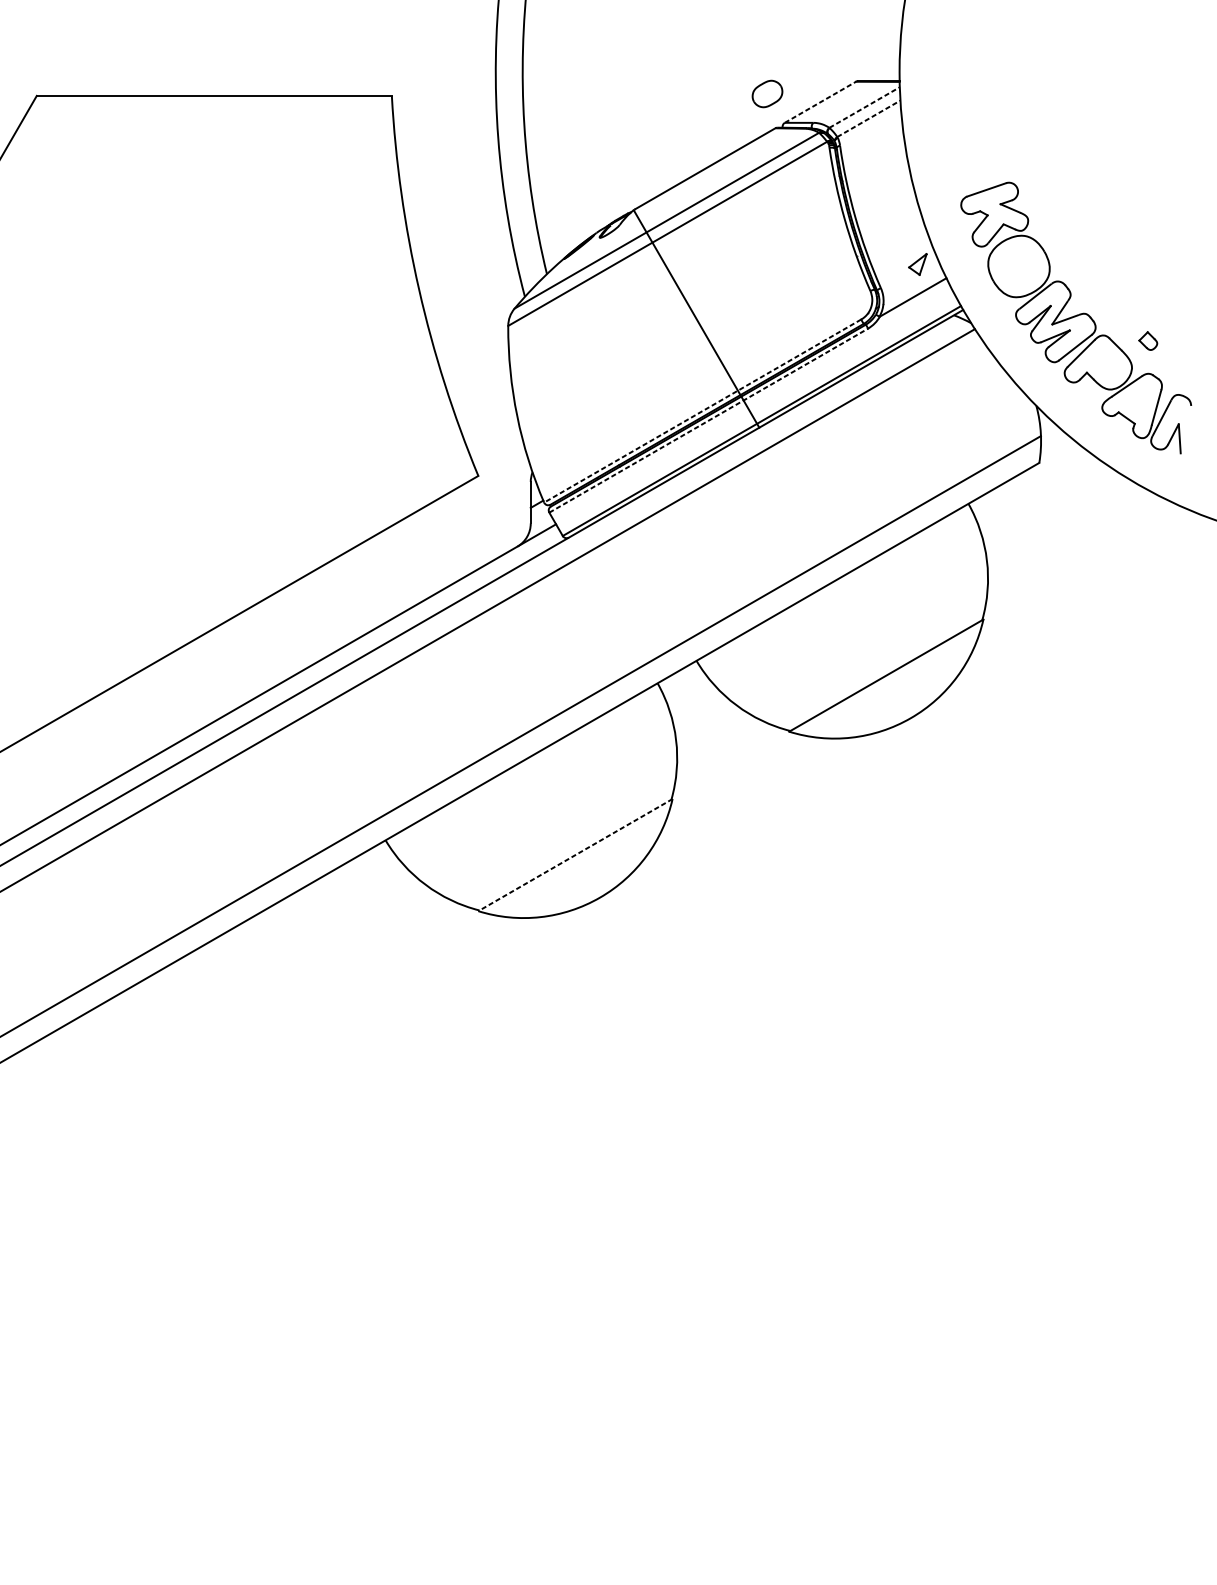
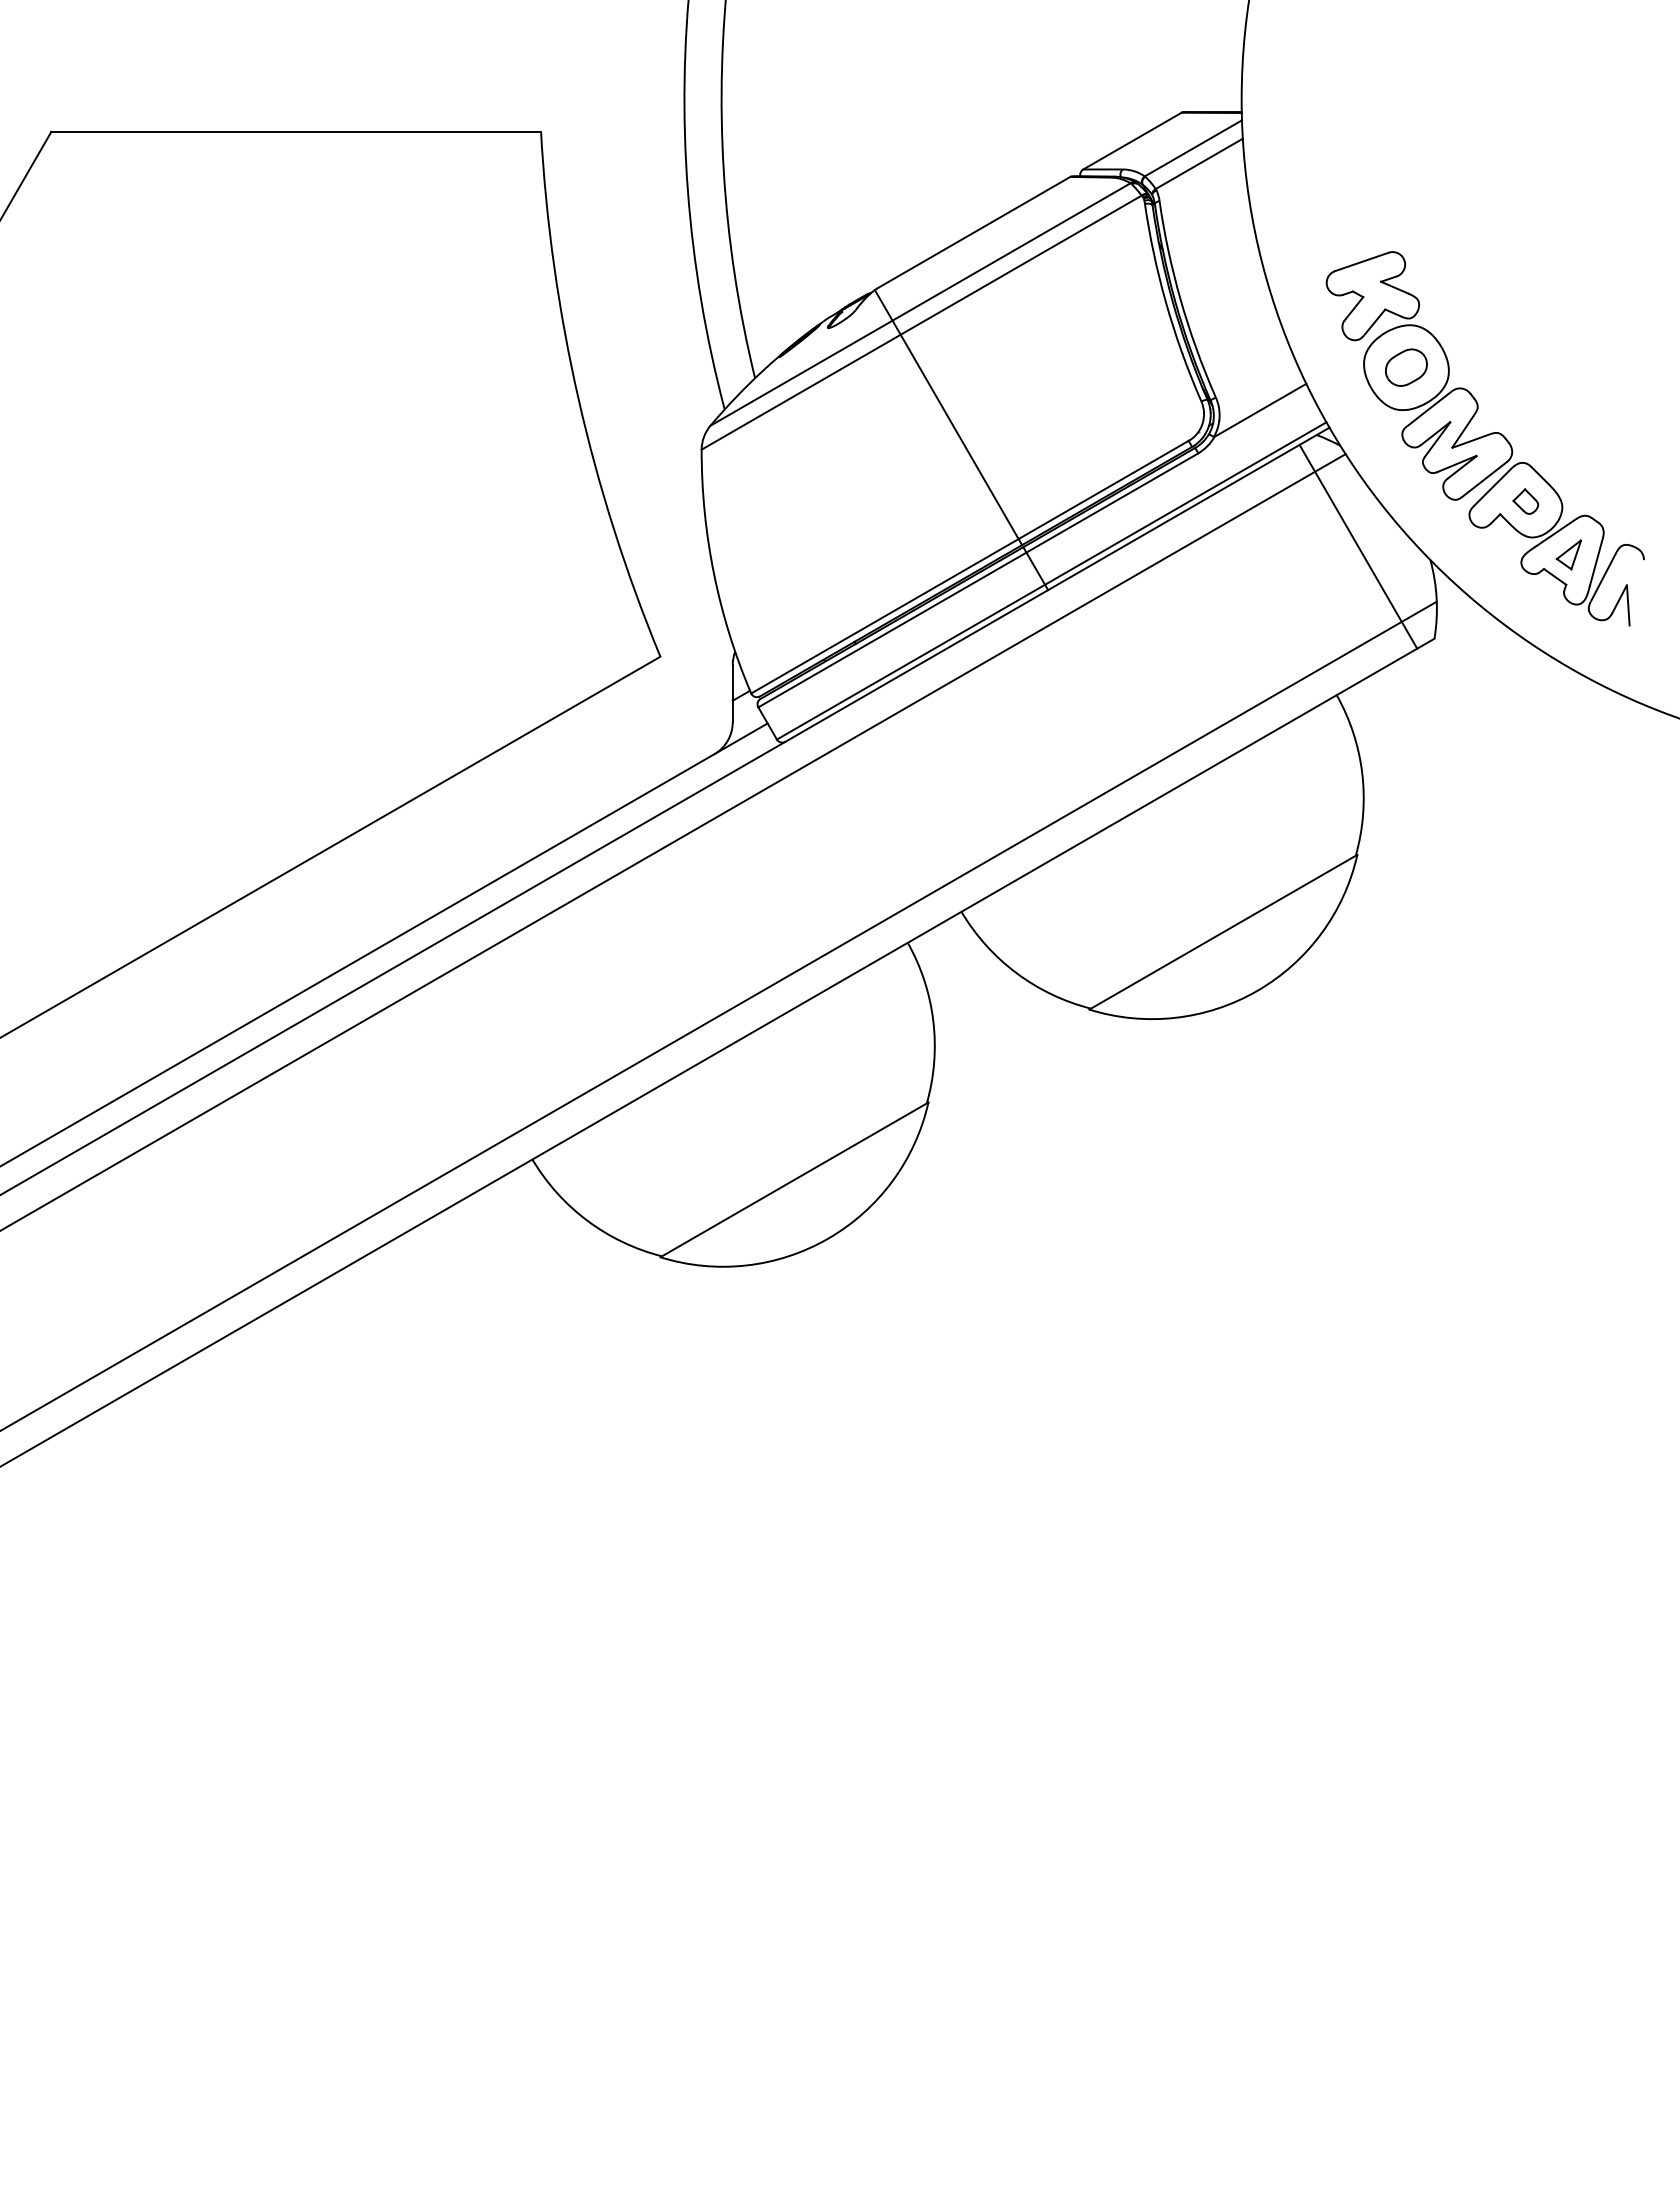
part: (767, 93) -> (1406, 367), moved
line: (820, 102) -> (1132, 141), dashed -> solid
line: (864, 107) -> (1193, 148), dashed -> solid
line: (869, 118) -> (1199, 163), dashed -> solid
part: (917, 264) -> (1568, 554), moved
part: (1148, 341) -> (1525, 501), moved
line: (984, 396) -> (1358, 546), added
line: (702, 411) -> (969, 567), dashed -> solid
line: (708, 420) -> (978, 580), dashed -> solid
line: (575, 854) -> (794, 1179), dashed -> solid

